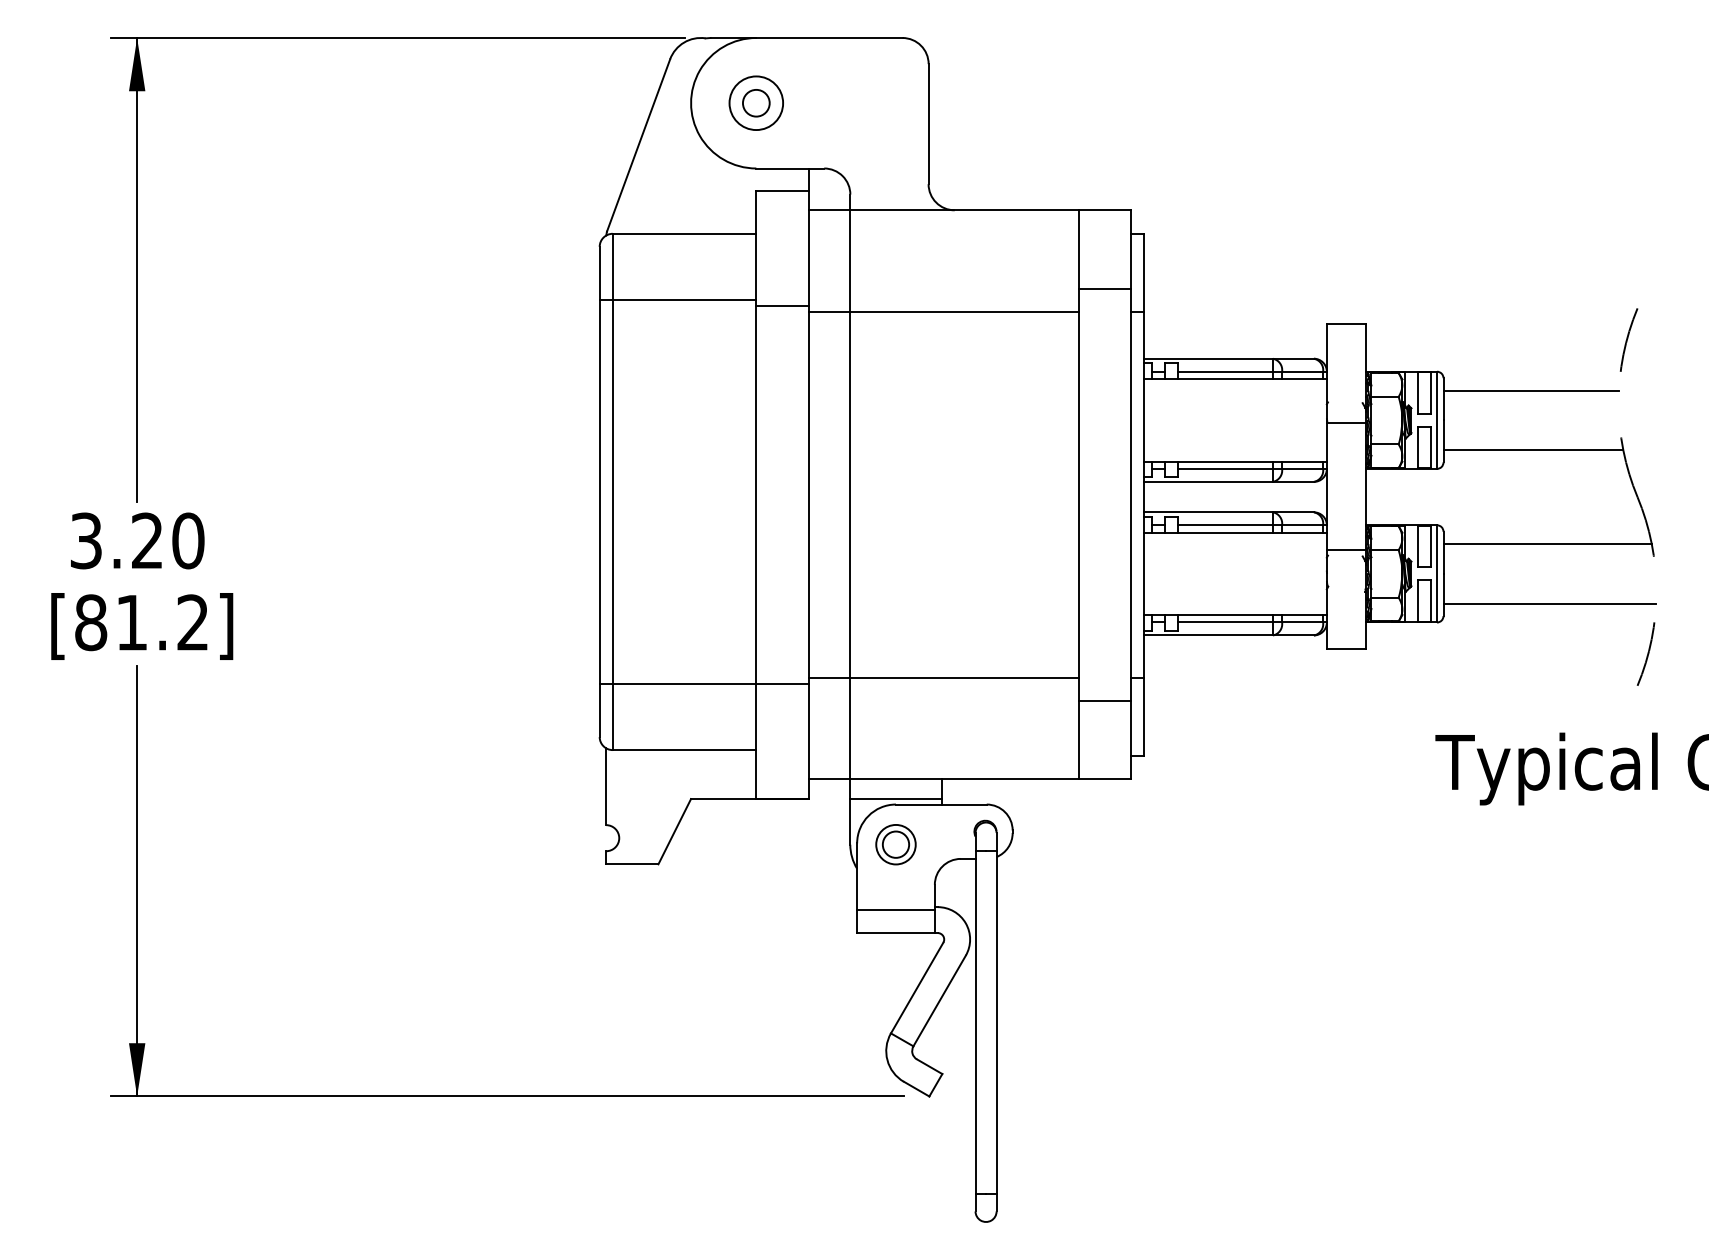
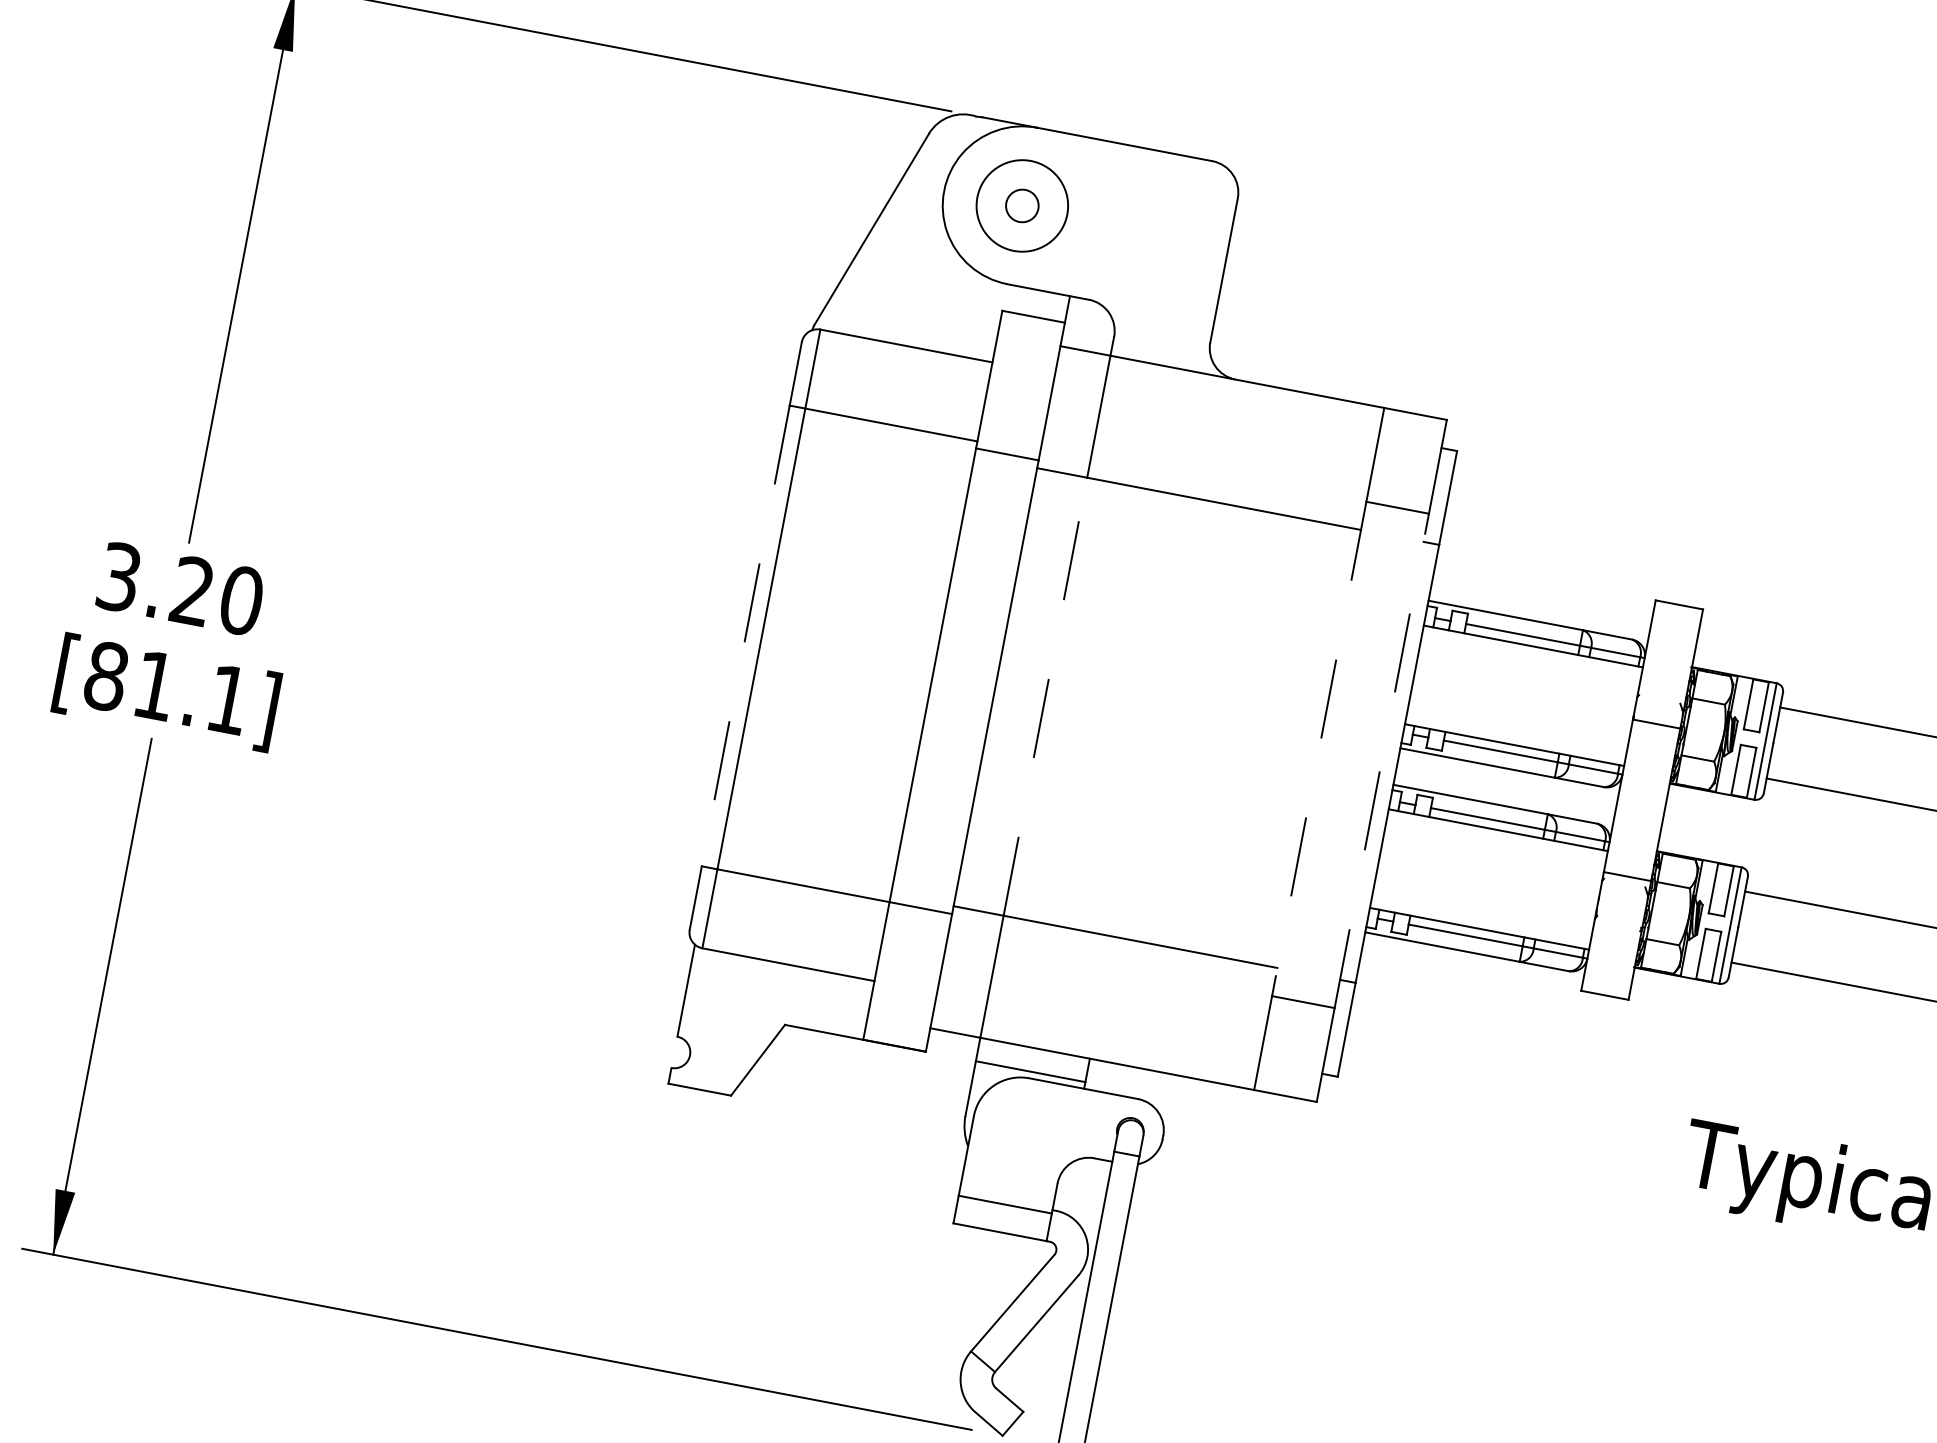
circle: (756, 103) -> (1022, 206), size x1.4
line: (599, 492) -> (745, 636), solid -> dashed
line: (850, 494) -> (1045, 696), solid -> dashed
line: (1130, 494) -> (1381, 760), solid -> dashed
line: (1078, 495) -> (1318, 749), solid -> dashed
text: (192, 622) -> (227, 699), [81.2] -> [81.1]
part: (895, 844) -> (1019, 1126), removed

